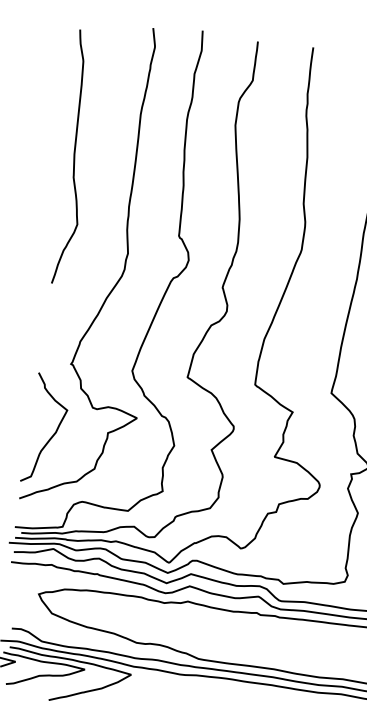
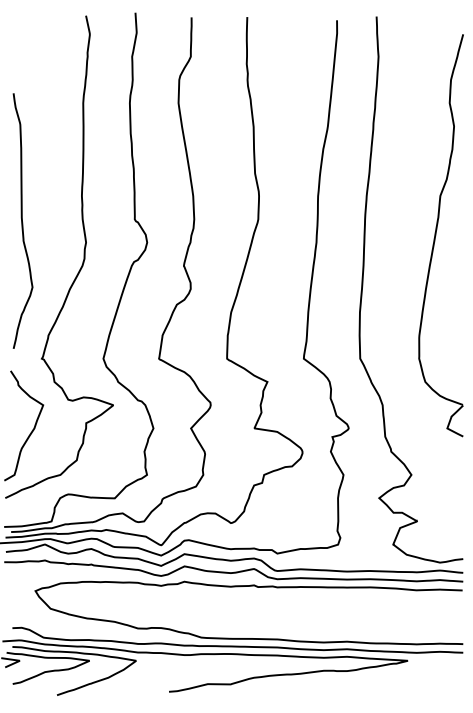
curve: (74, 156) -> (22, 220), moved

